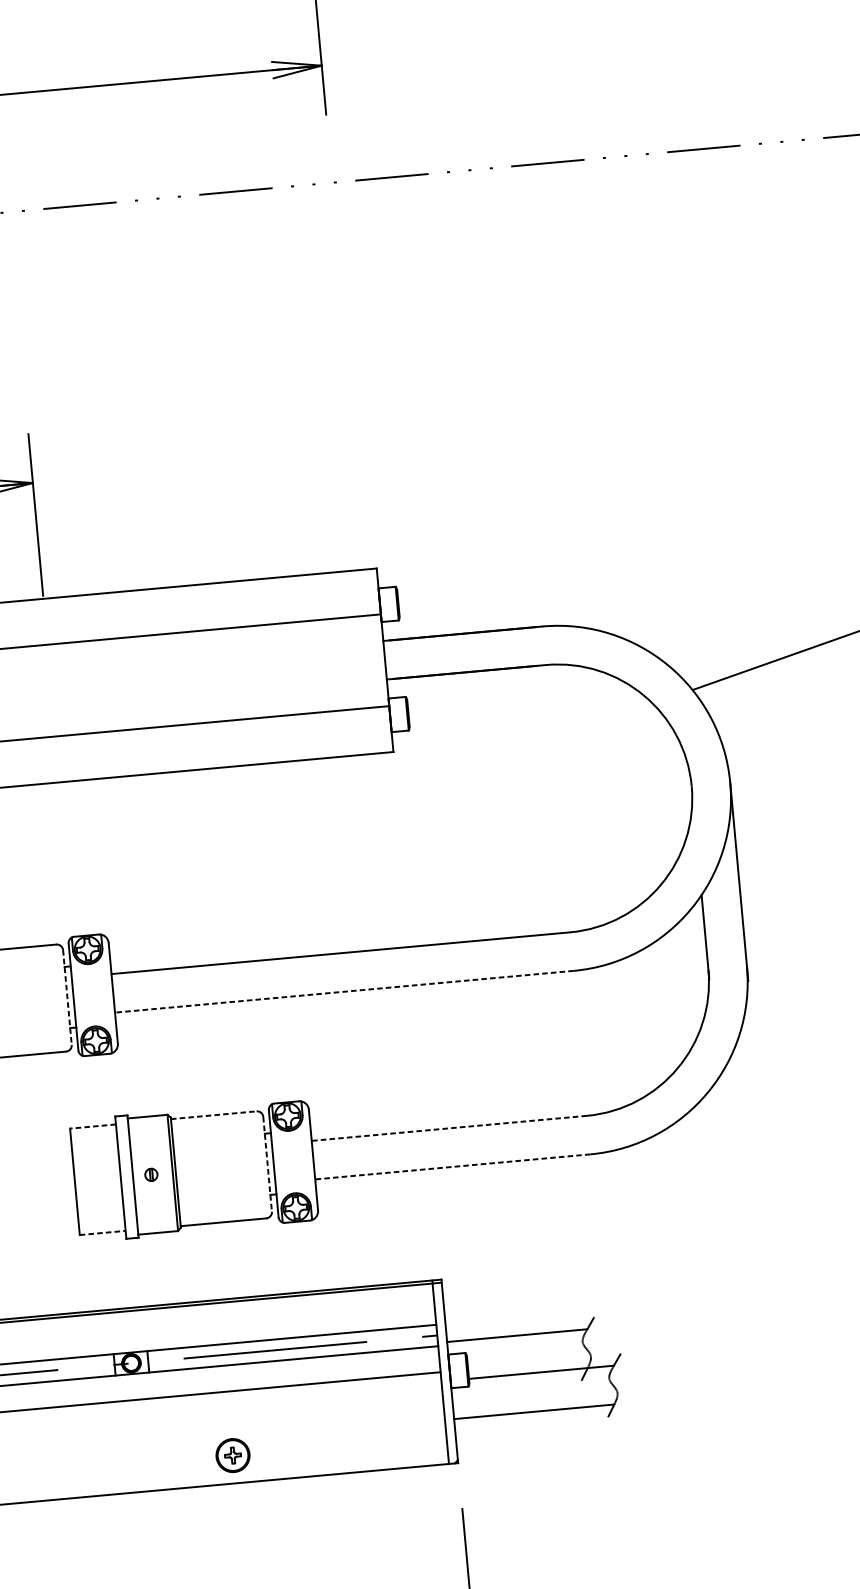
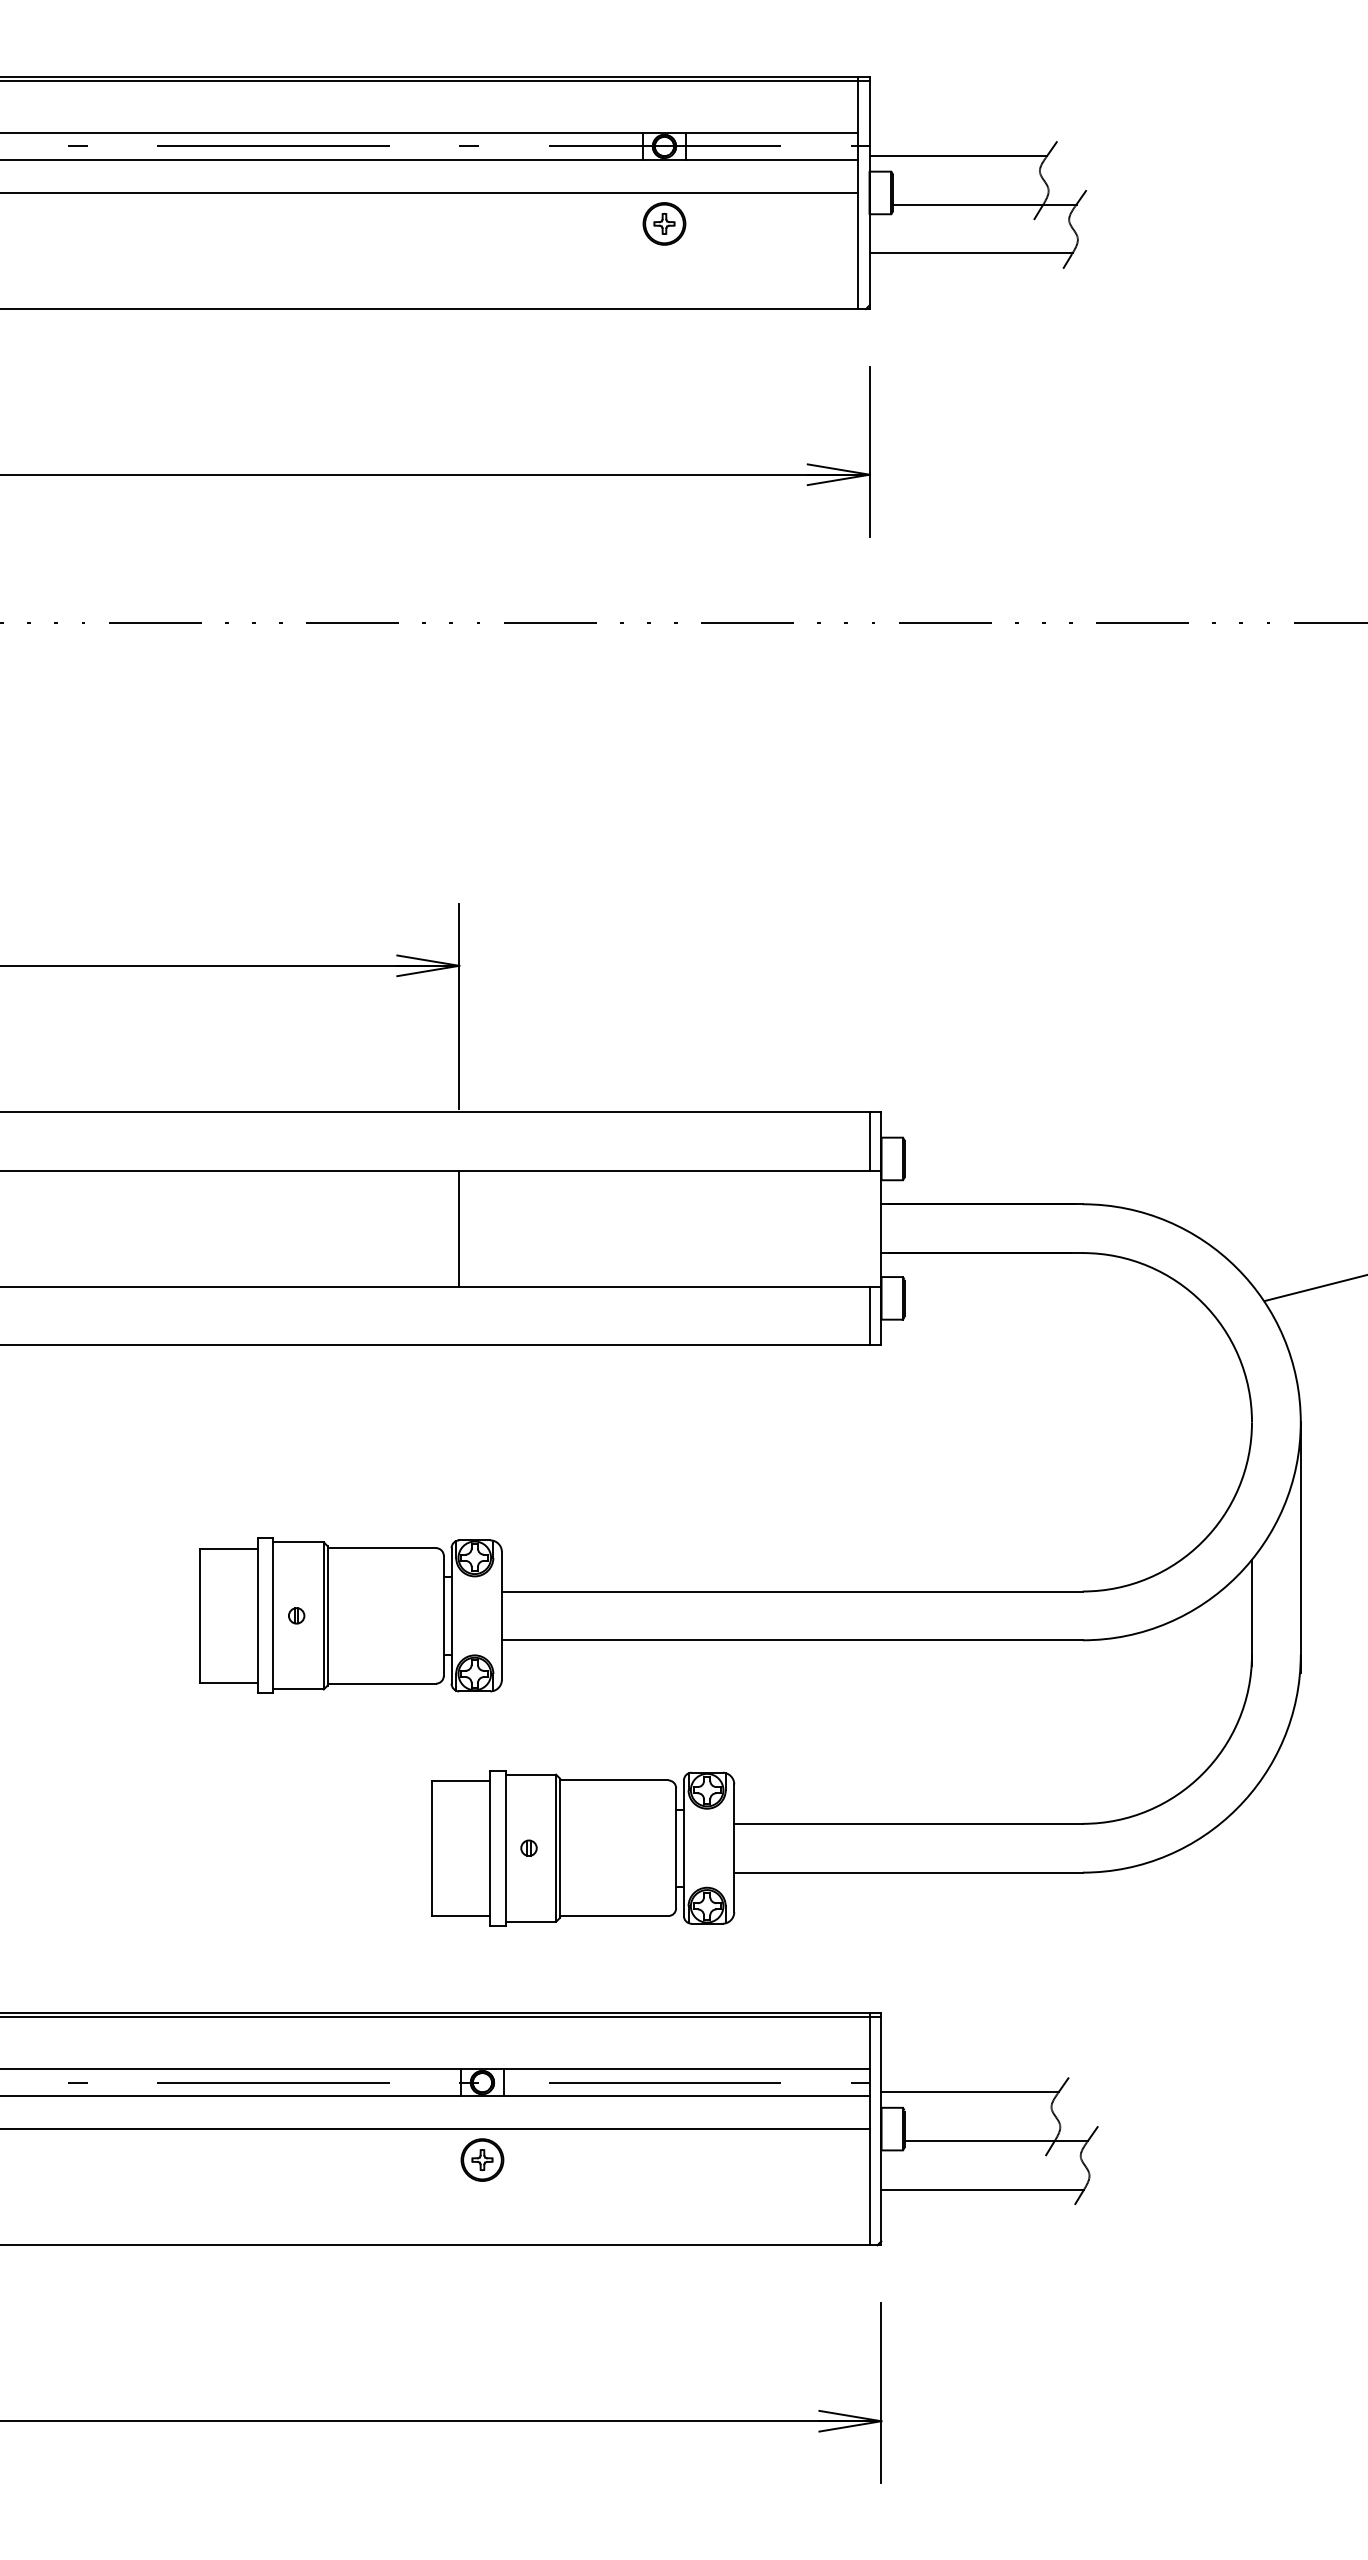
line: (369, 592) -> (869, 1141), added
line: (51, 690) -> (459, 1228), added
line: (381, 729) -> (869, 1315), added
line: (343, 991) -> (791, 1640), dashed -> solid
line: (67, 998) -> (443, 1616), dashed -> solid
line: (214, 1115) -> (614, 1780), dashed -> solid
line: (92, 1126) -> (460, 1780), dashed -> solid
line: (449, 1128) -> (908, 1823), dashed -> solid
line: (267, 1164) -> (676, 1848), dashed -> solid
line: (452, 1166) -> (908, 1872), dashed -> solid
line: (102, 1232) -> (461, 1915), dashed -> solid
part: (233, 1455) -> (482, 2159), moved

